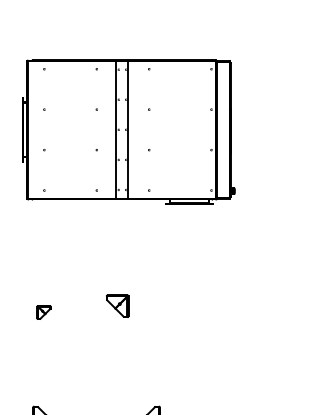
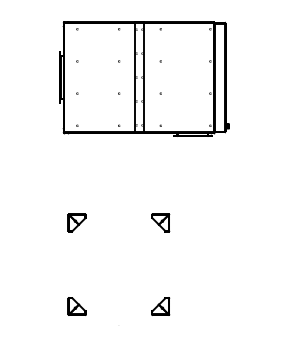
part: (117, 305) -> (160, 222), moved
part: (43, 311) -> (76, 222), size x1.67

